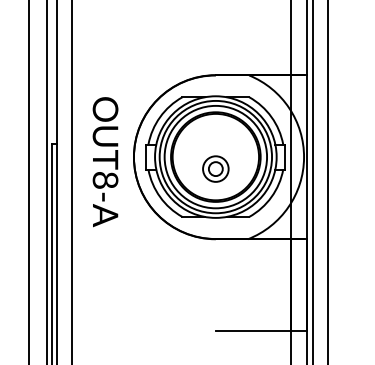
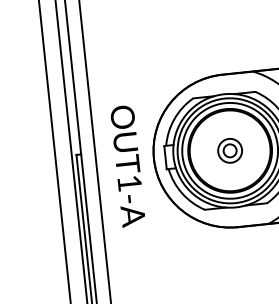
part: (215, 168) -> (229, 150), moved
text: (105, 180) -> (129, 183), OUT8-A -> OUT1-A

